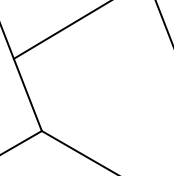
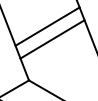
line: (90, 45) -> (52, 39), added

